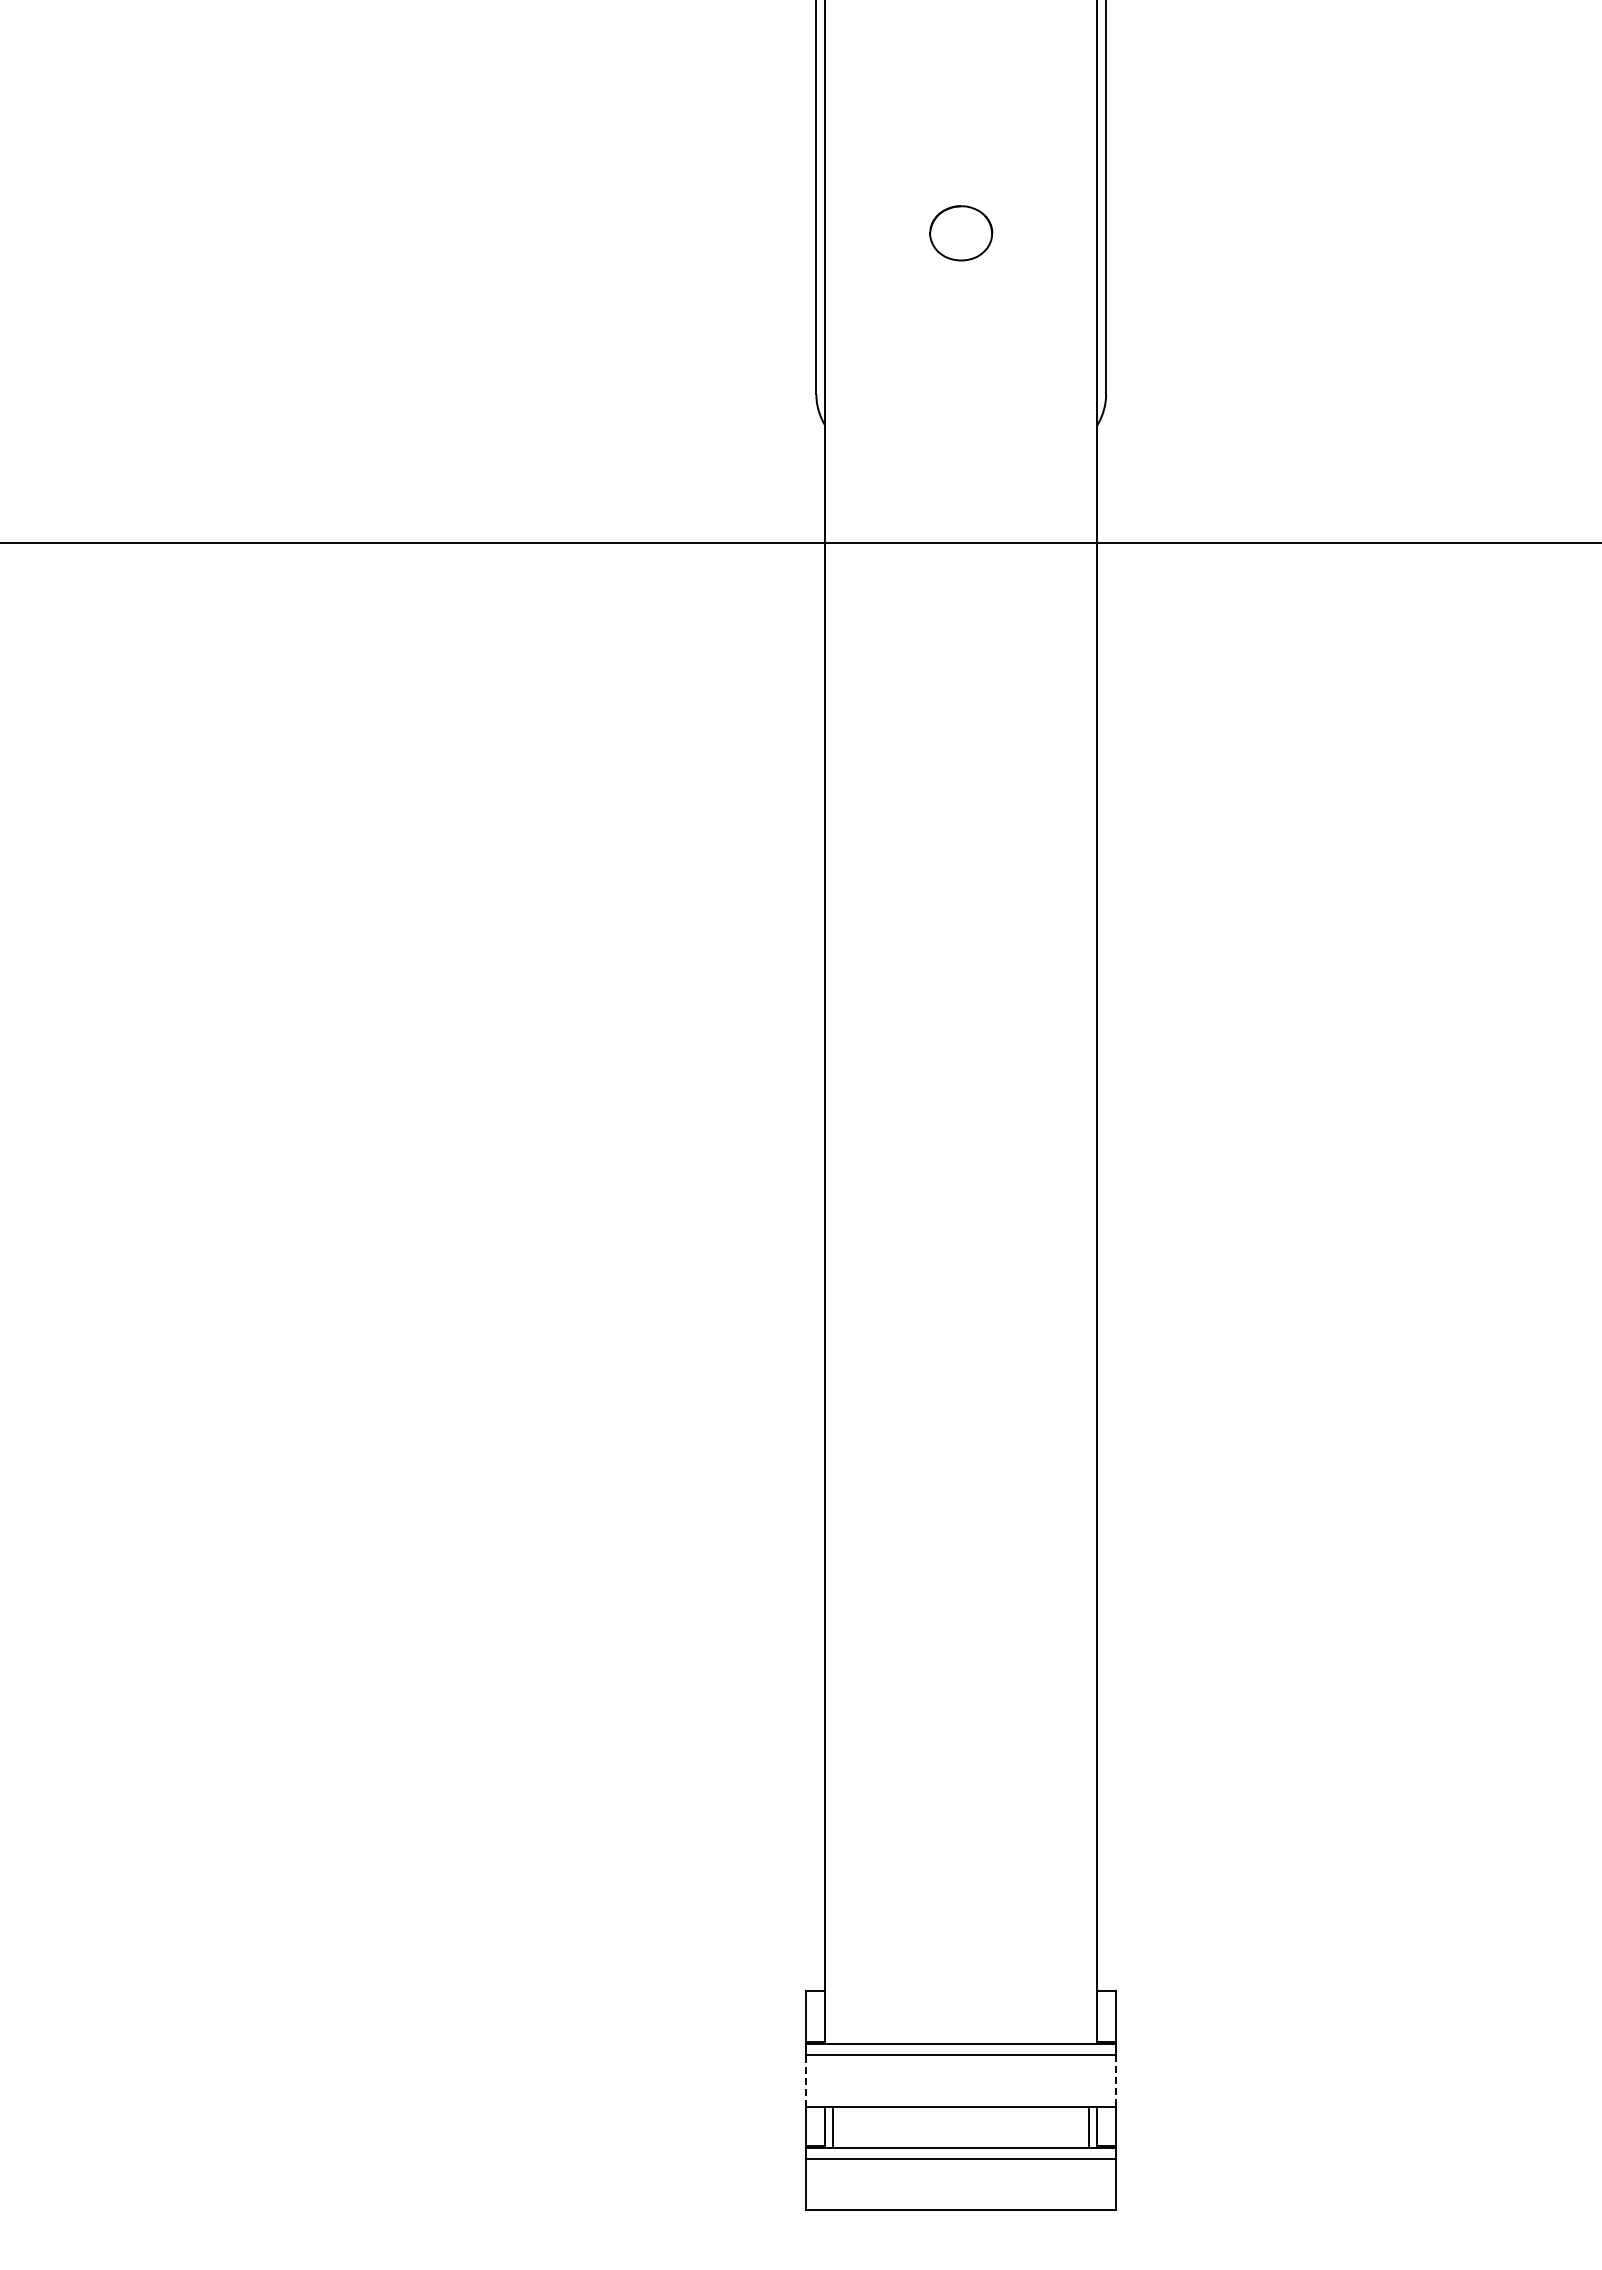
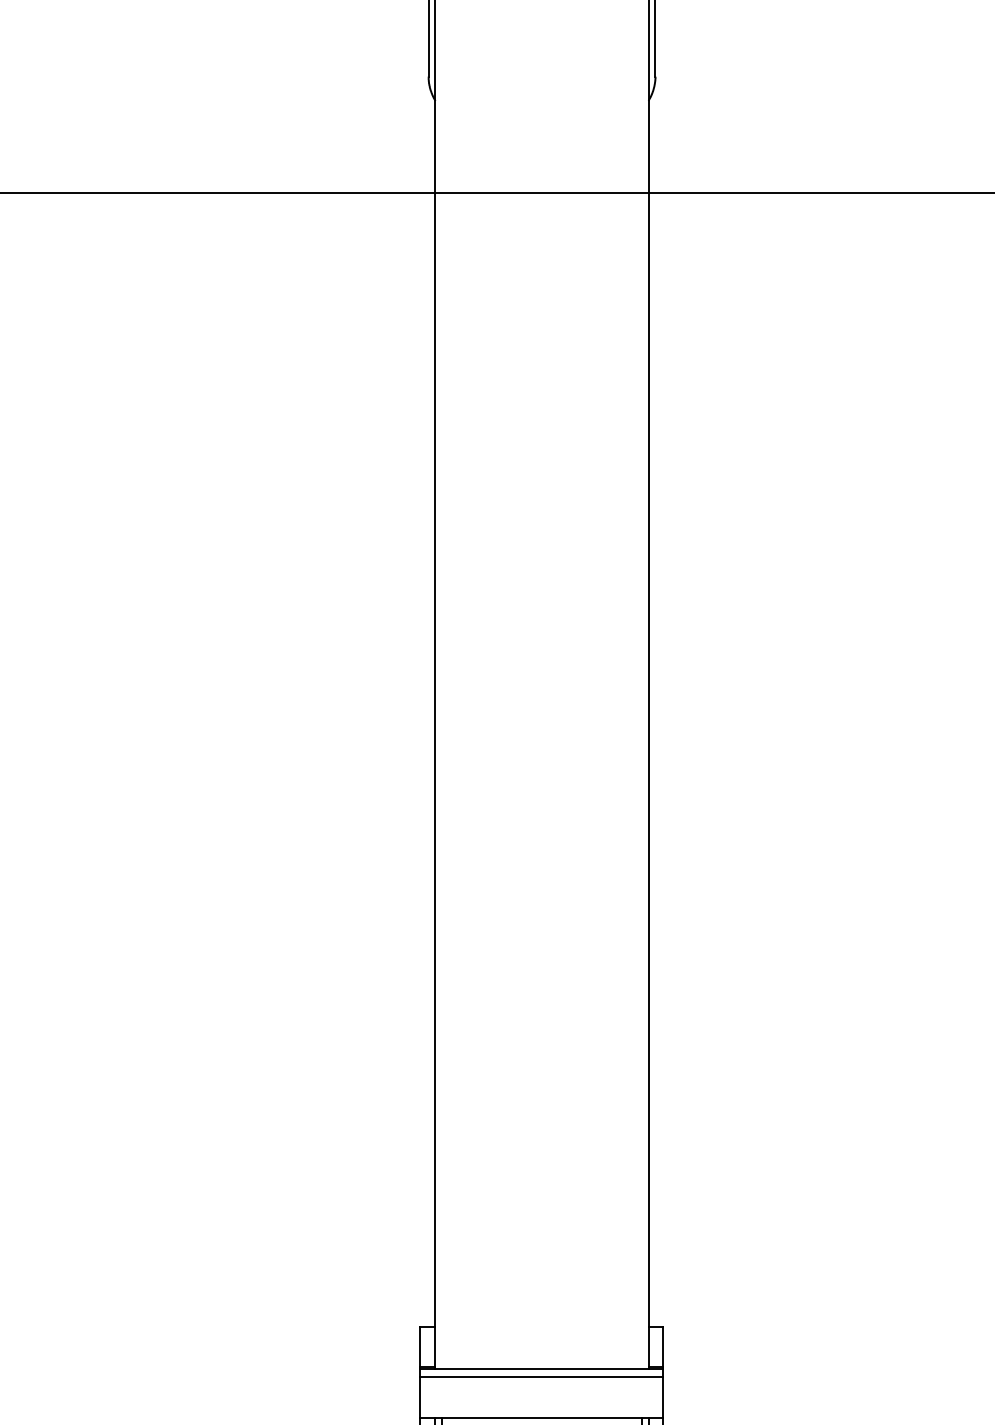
line: (805, 2081) -> (420, 1397), dashed -> solid
line: (1116, 2081) -> (663, 1397), dashed -> solid

